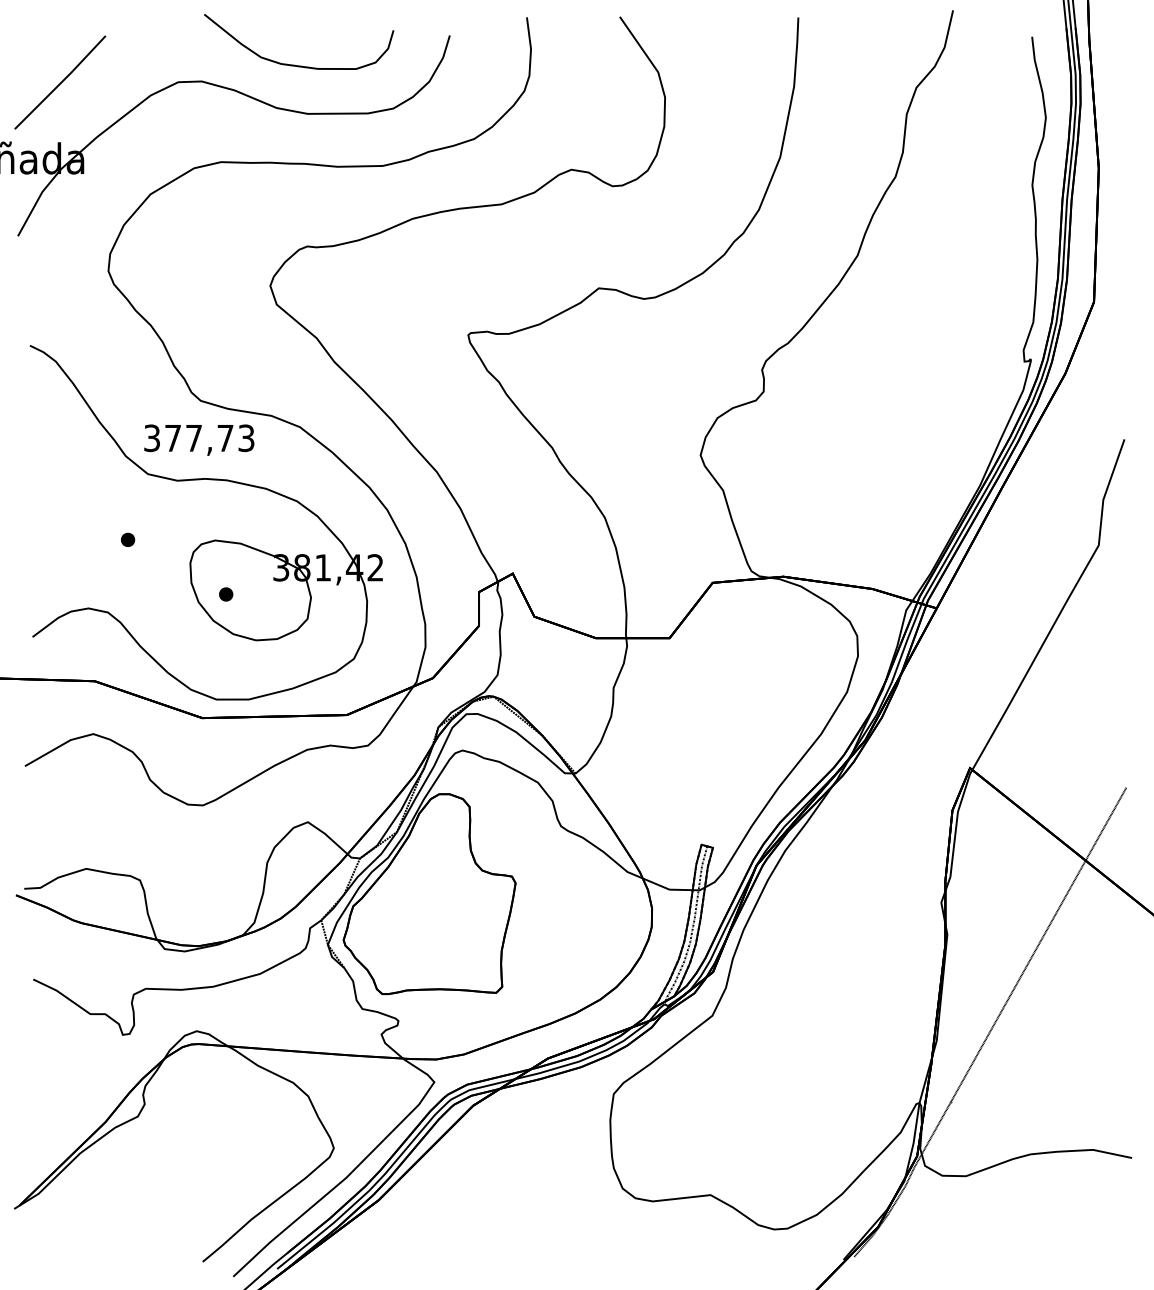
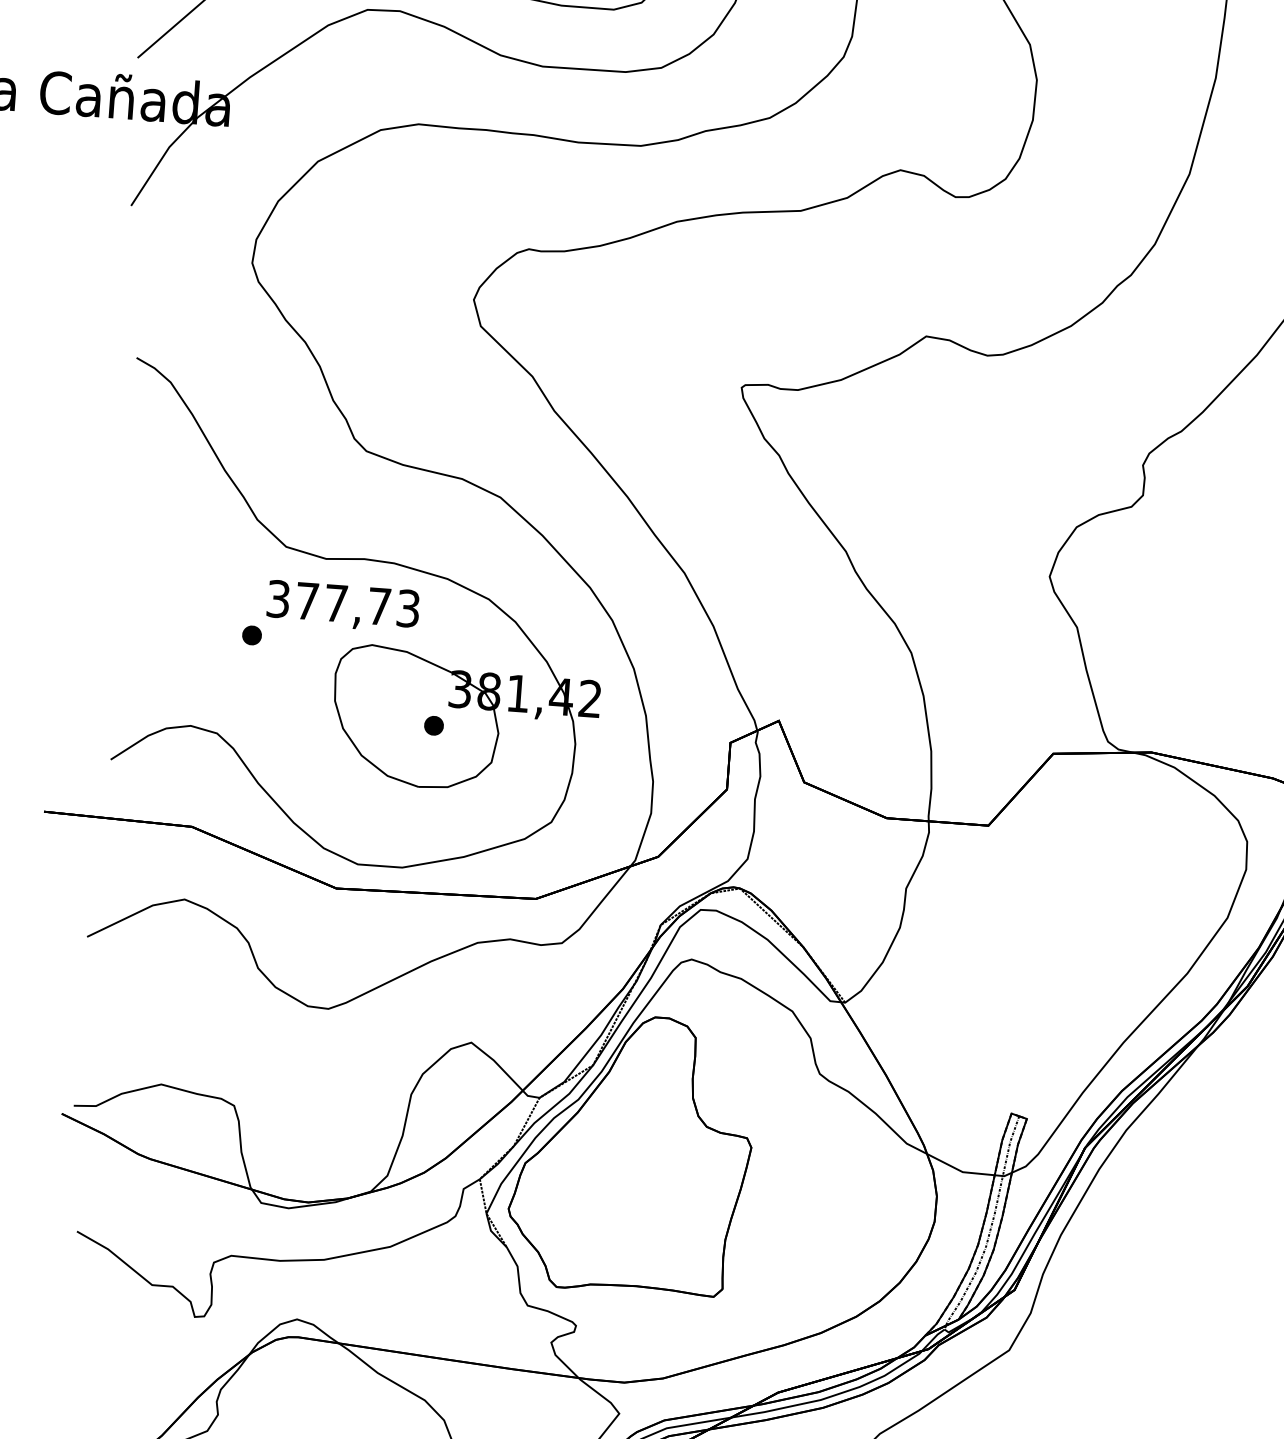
text: (199, 439) -> (343, 605), moved
part: (226, 594) -> (434, 725), moved

